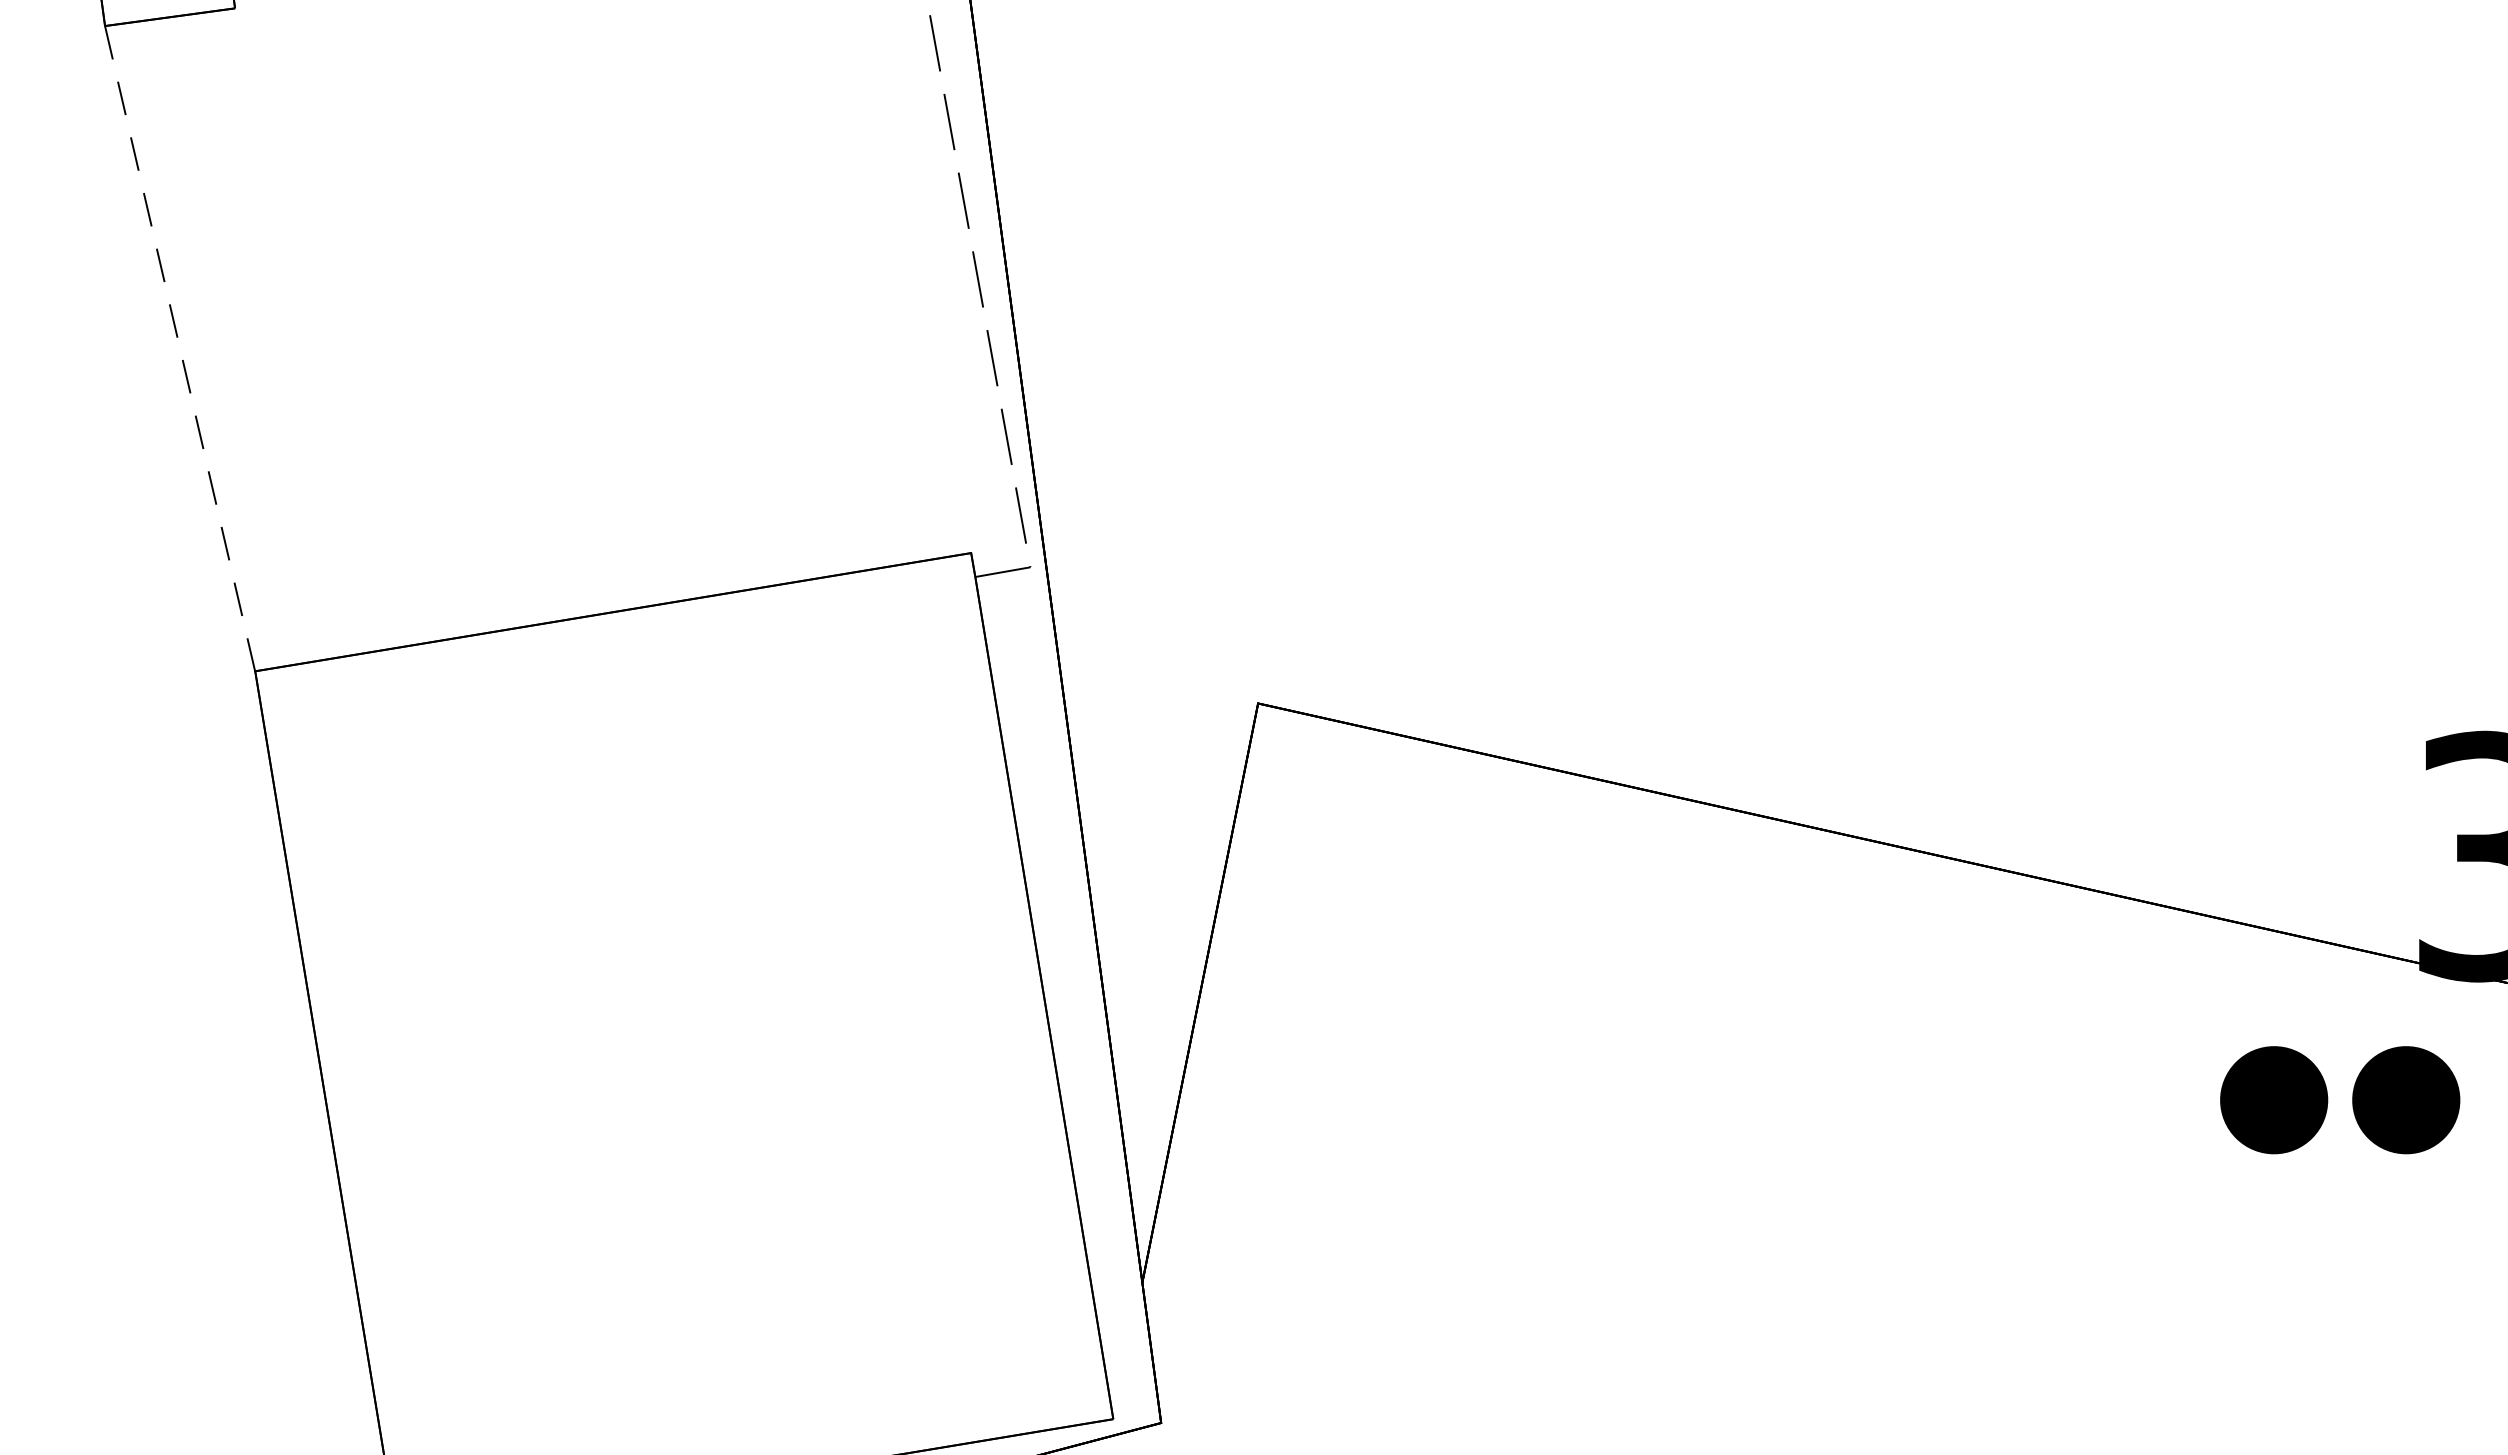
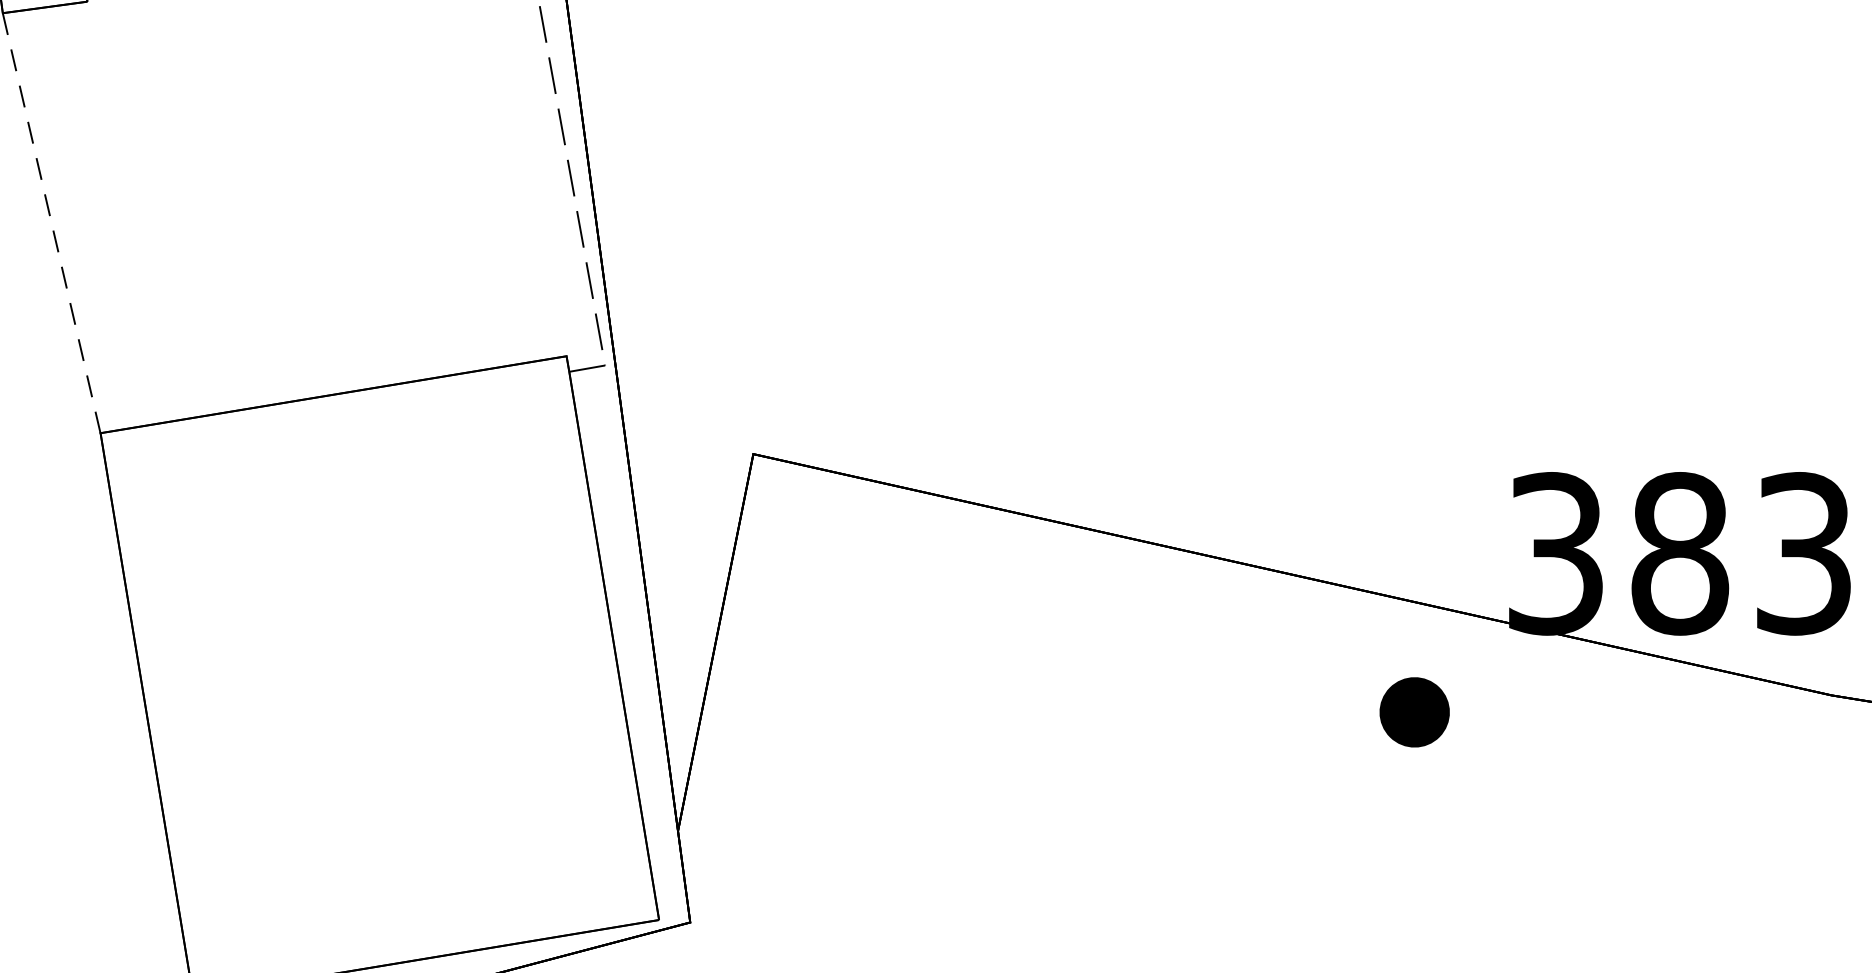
part: (2405, 1100) -> (1500, 712), removed

